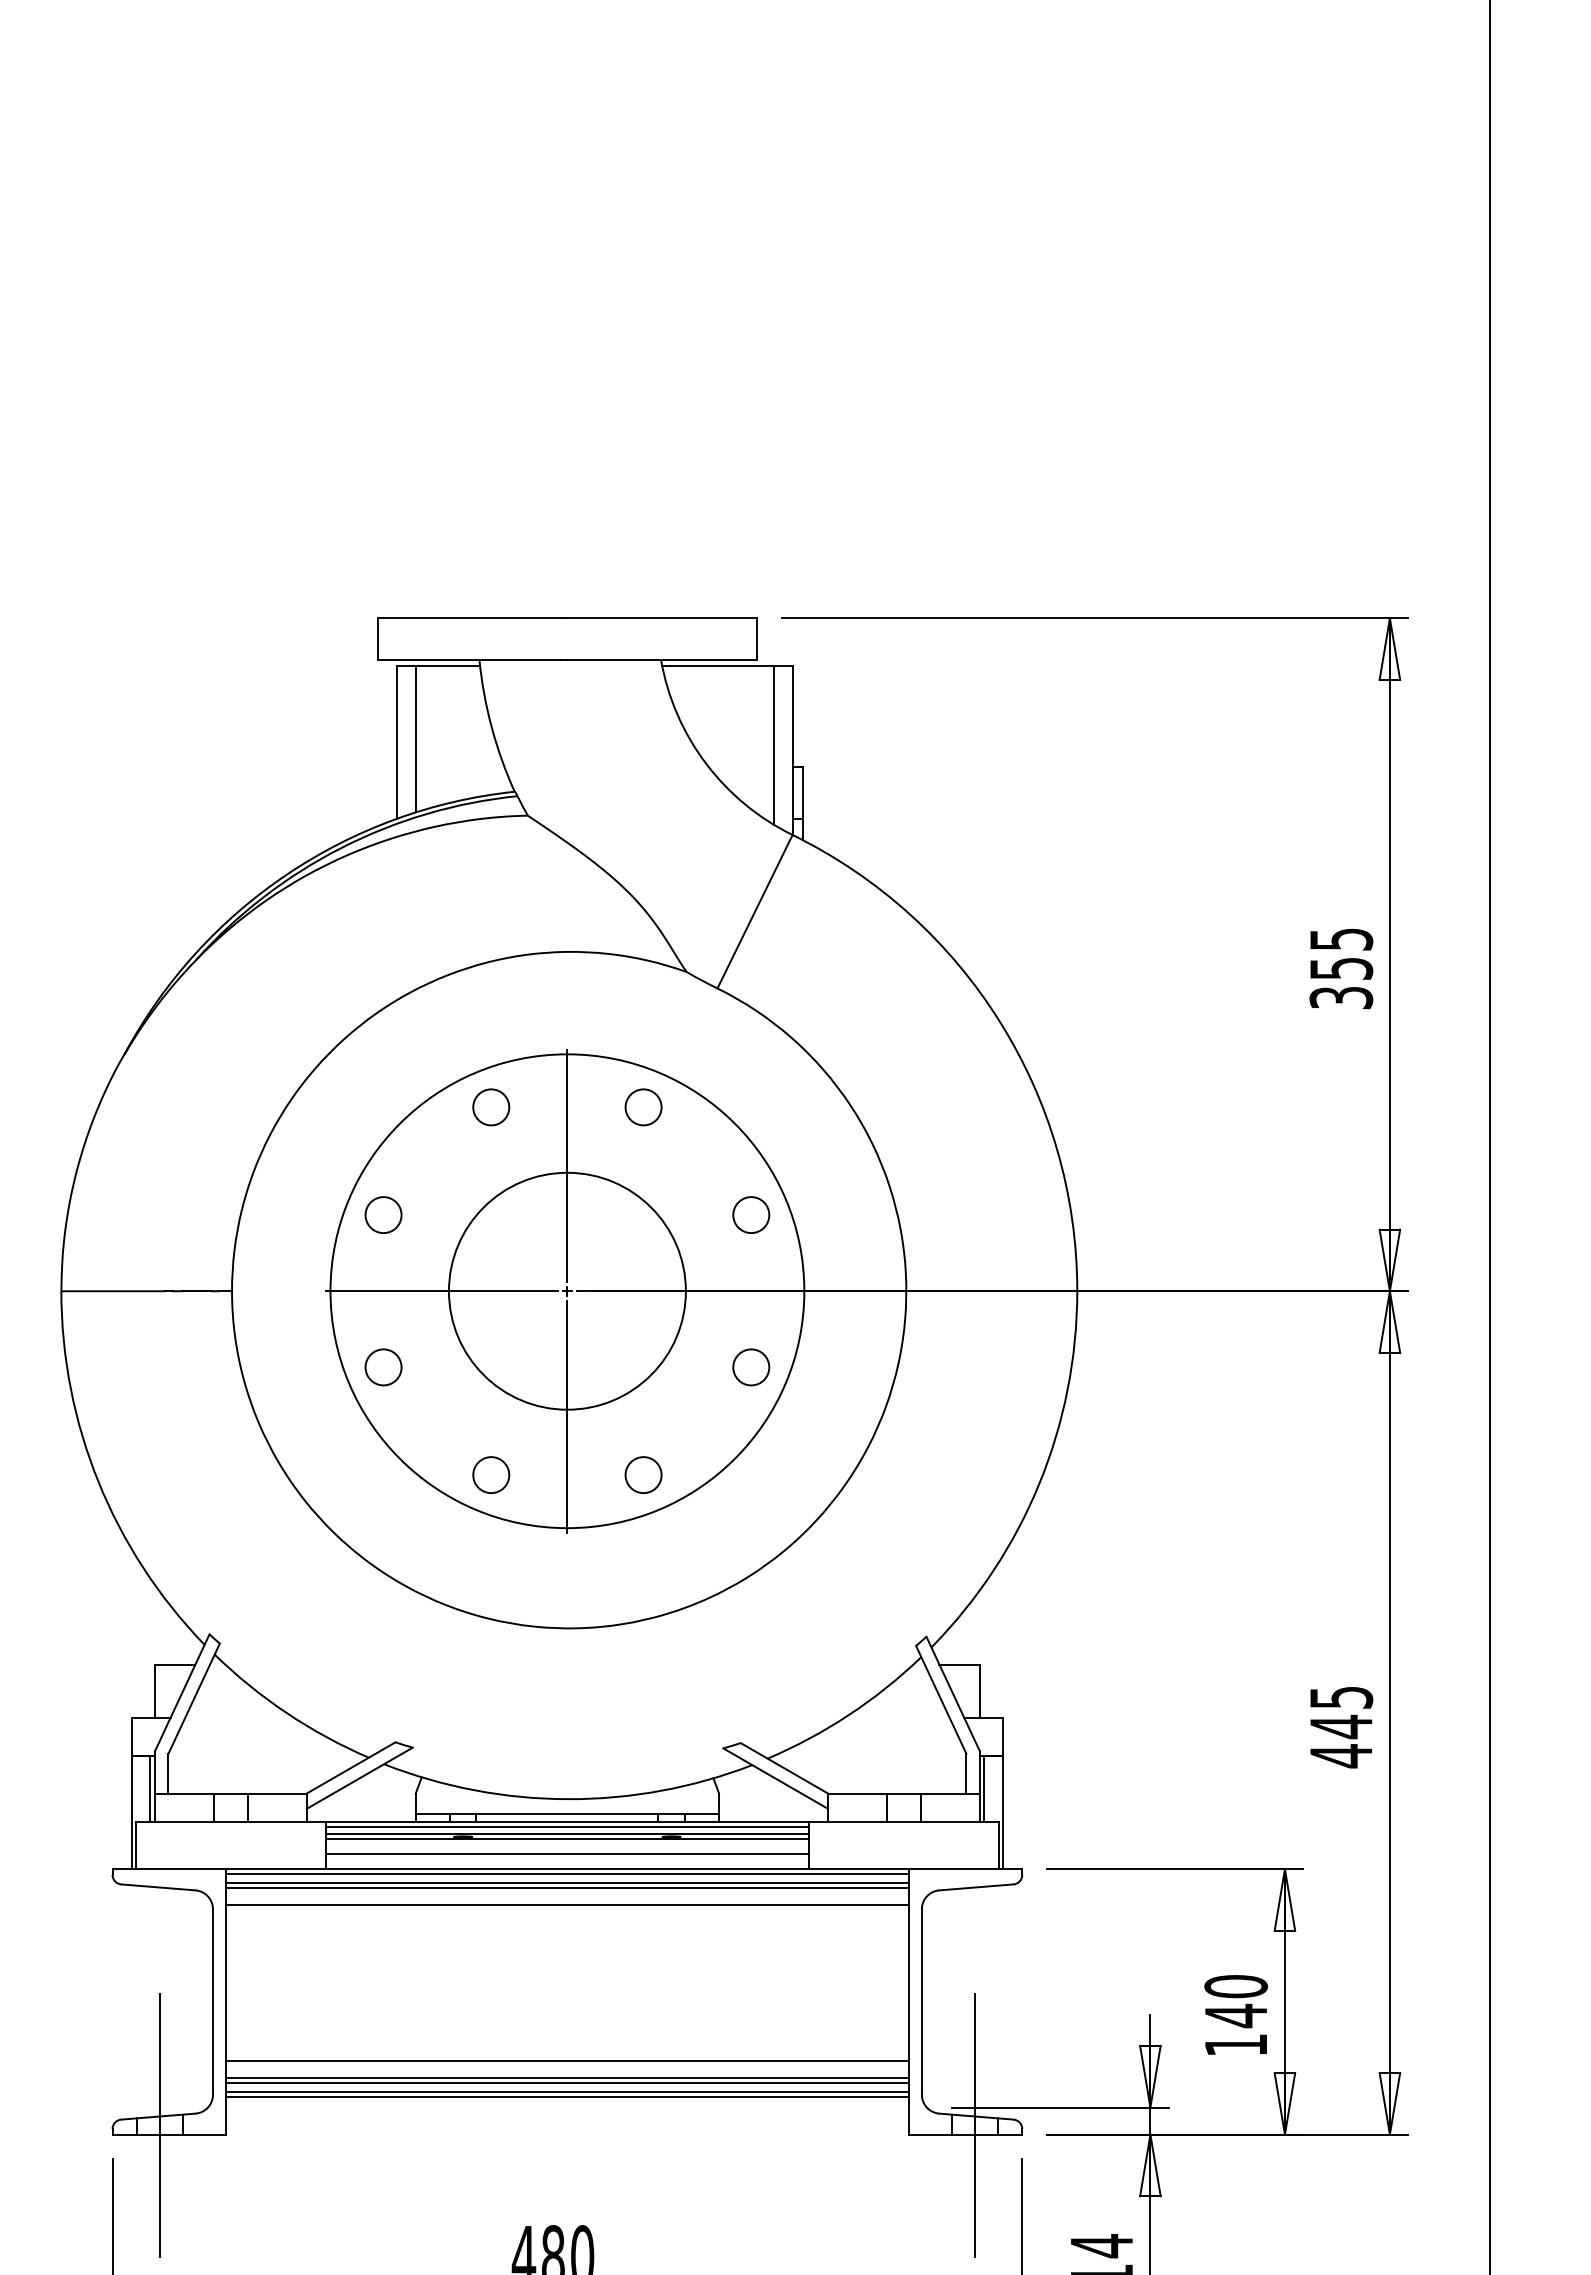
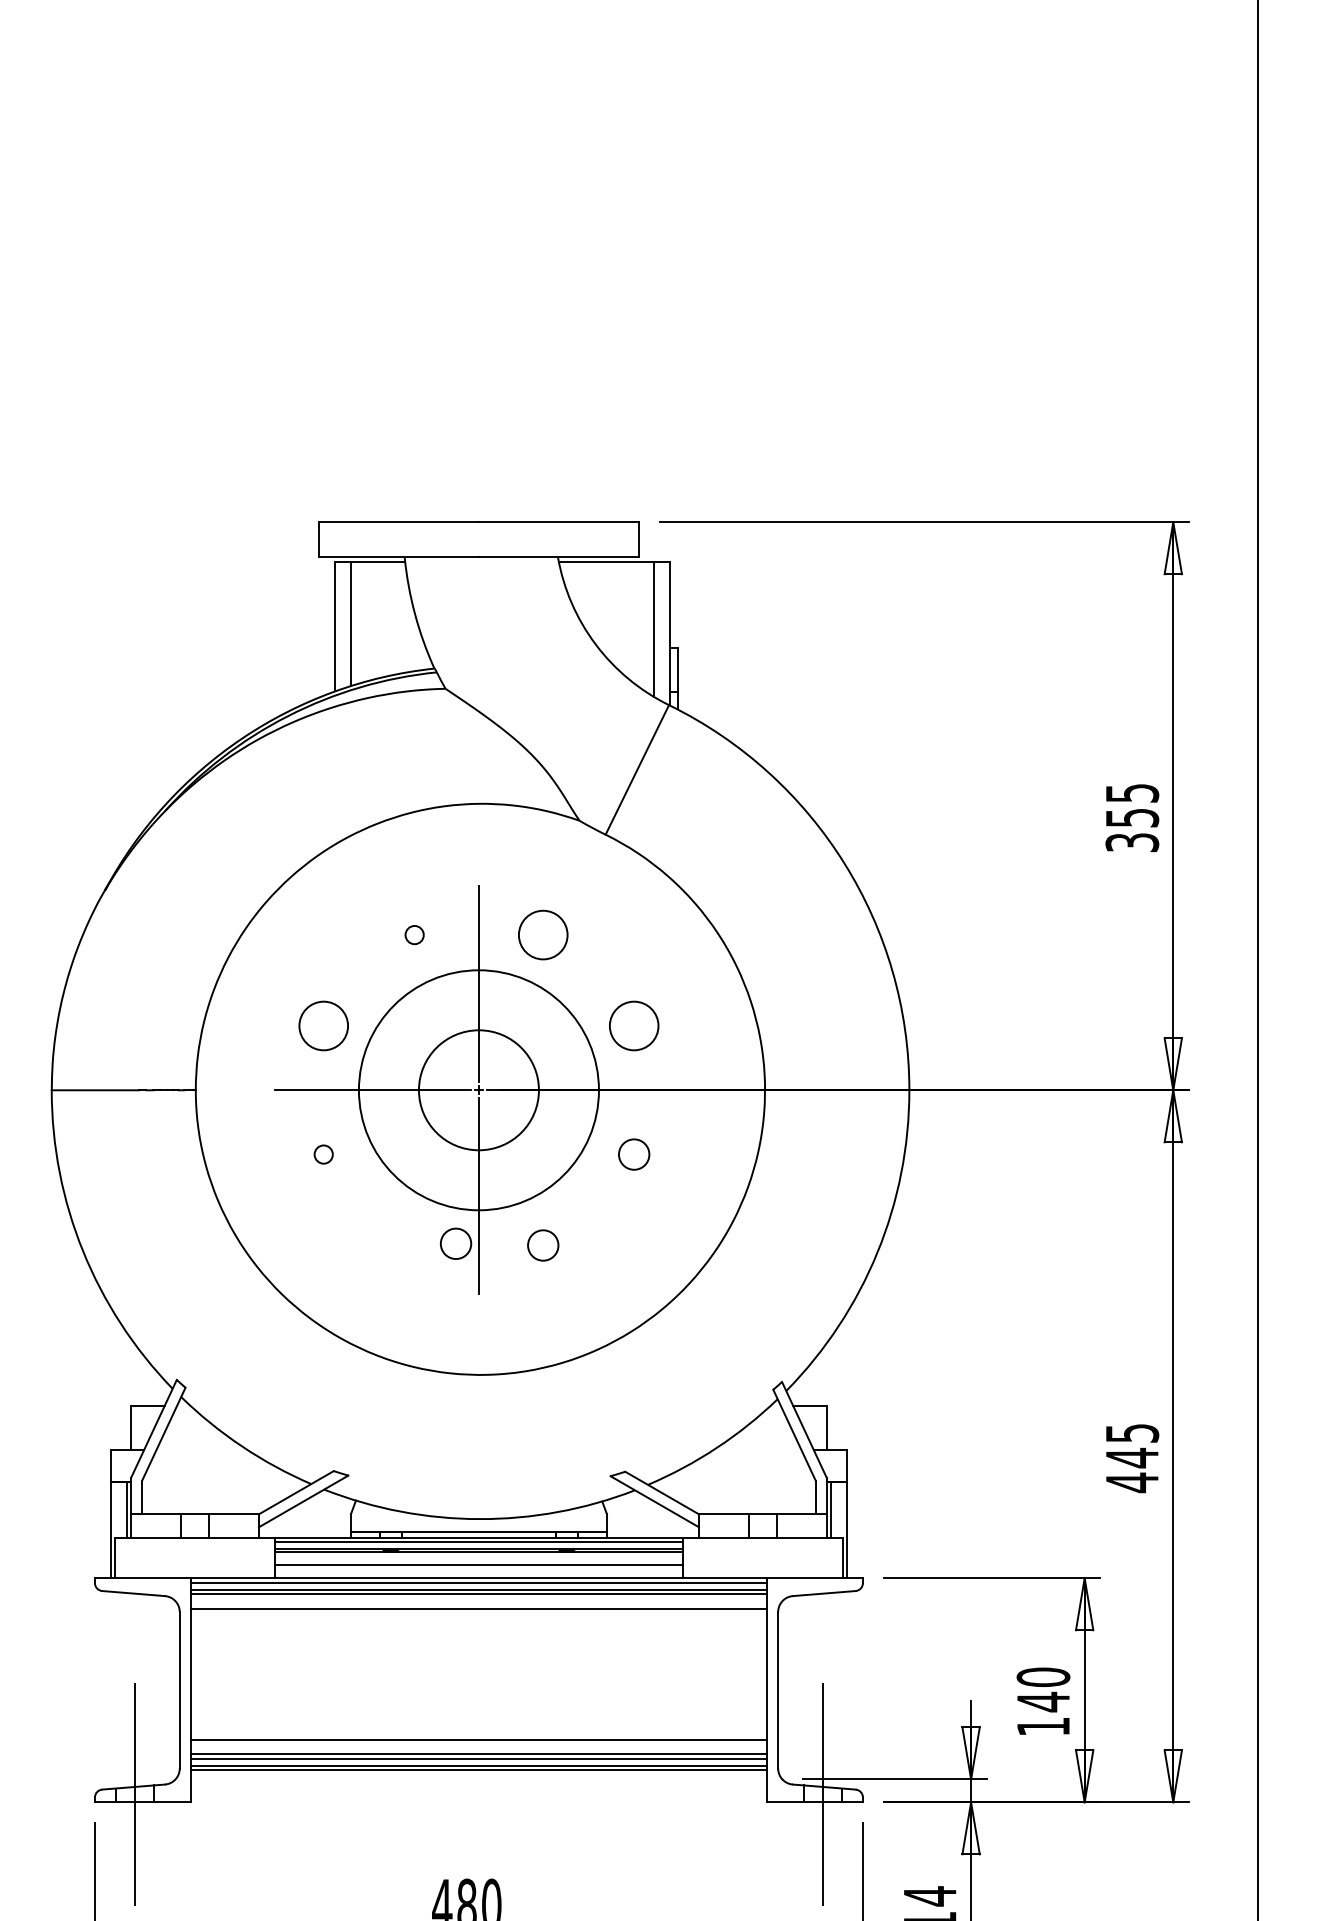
circle: (491, 1107) -> (414, 935), size x0.6
circle: (643, 1107) -> (543, 935), size x1.6
circle: (383, 1215) -> (323, 1026), size x1.6
circle: (751, 1215) -> (634, 1026), size x1.6
circle: (566, 1290) -> (478, 1089), size x0.6
circle: (567, 1291) -> (479, 1090), size x0.6
circle: (383, 1367) -> (323, 1154), size x0.6
circle: (491, 1474) -> (456, 1243), moved

